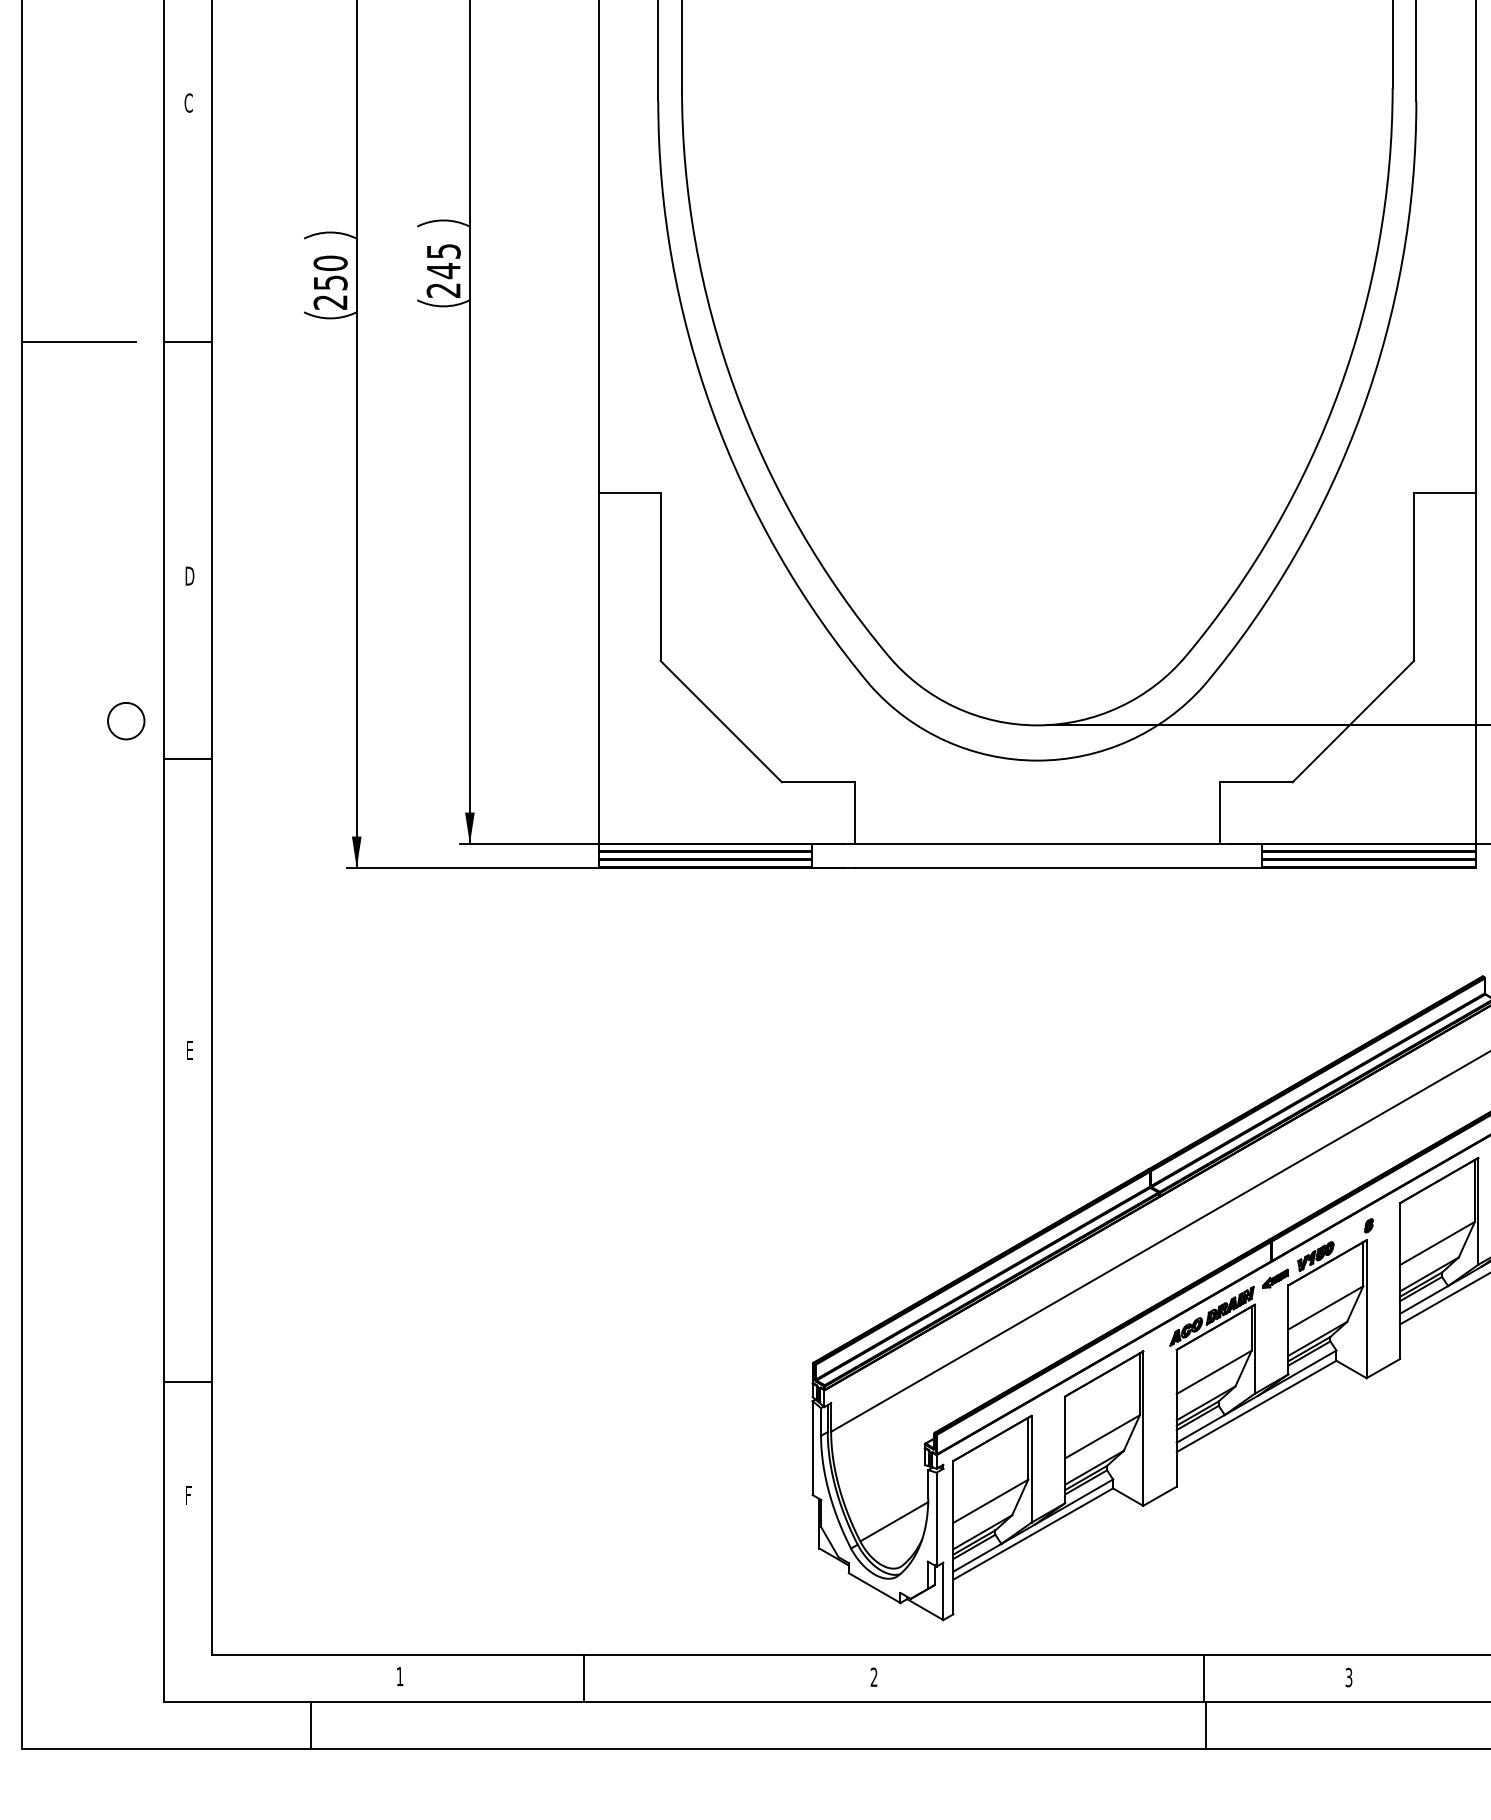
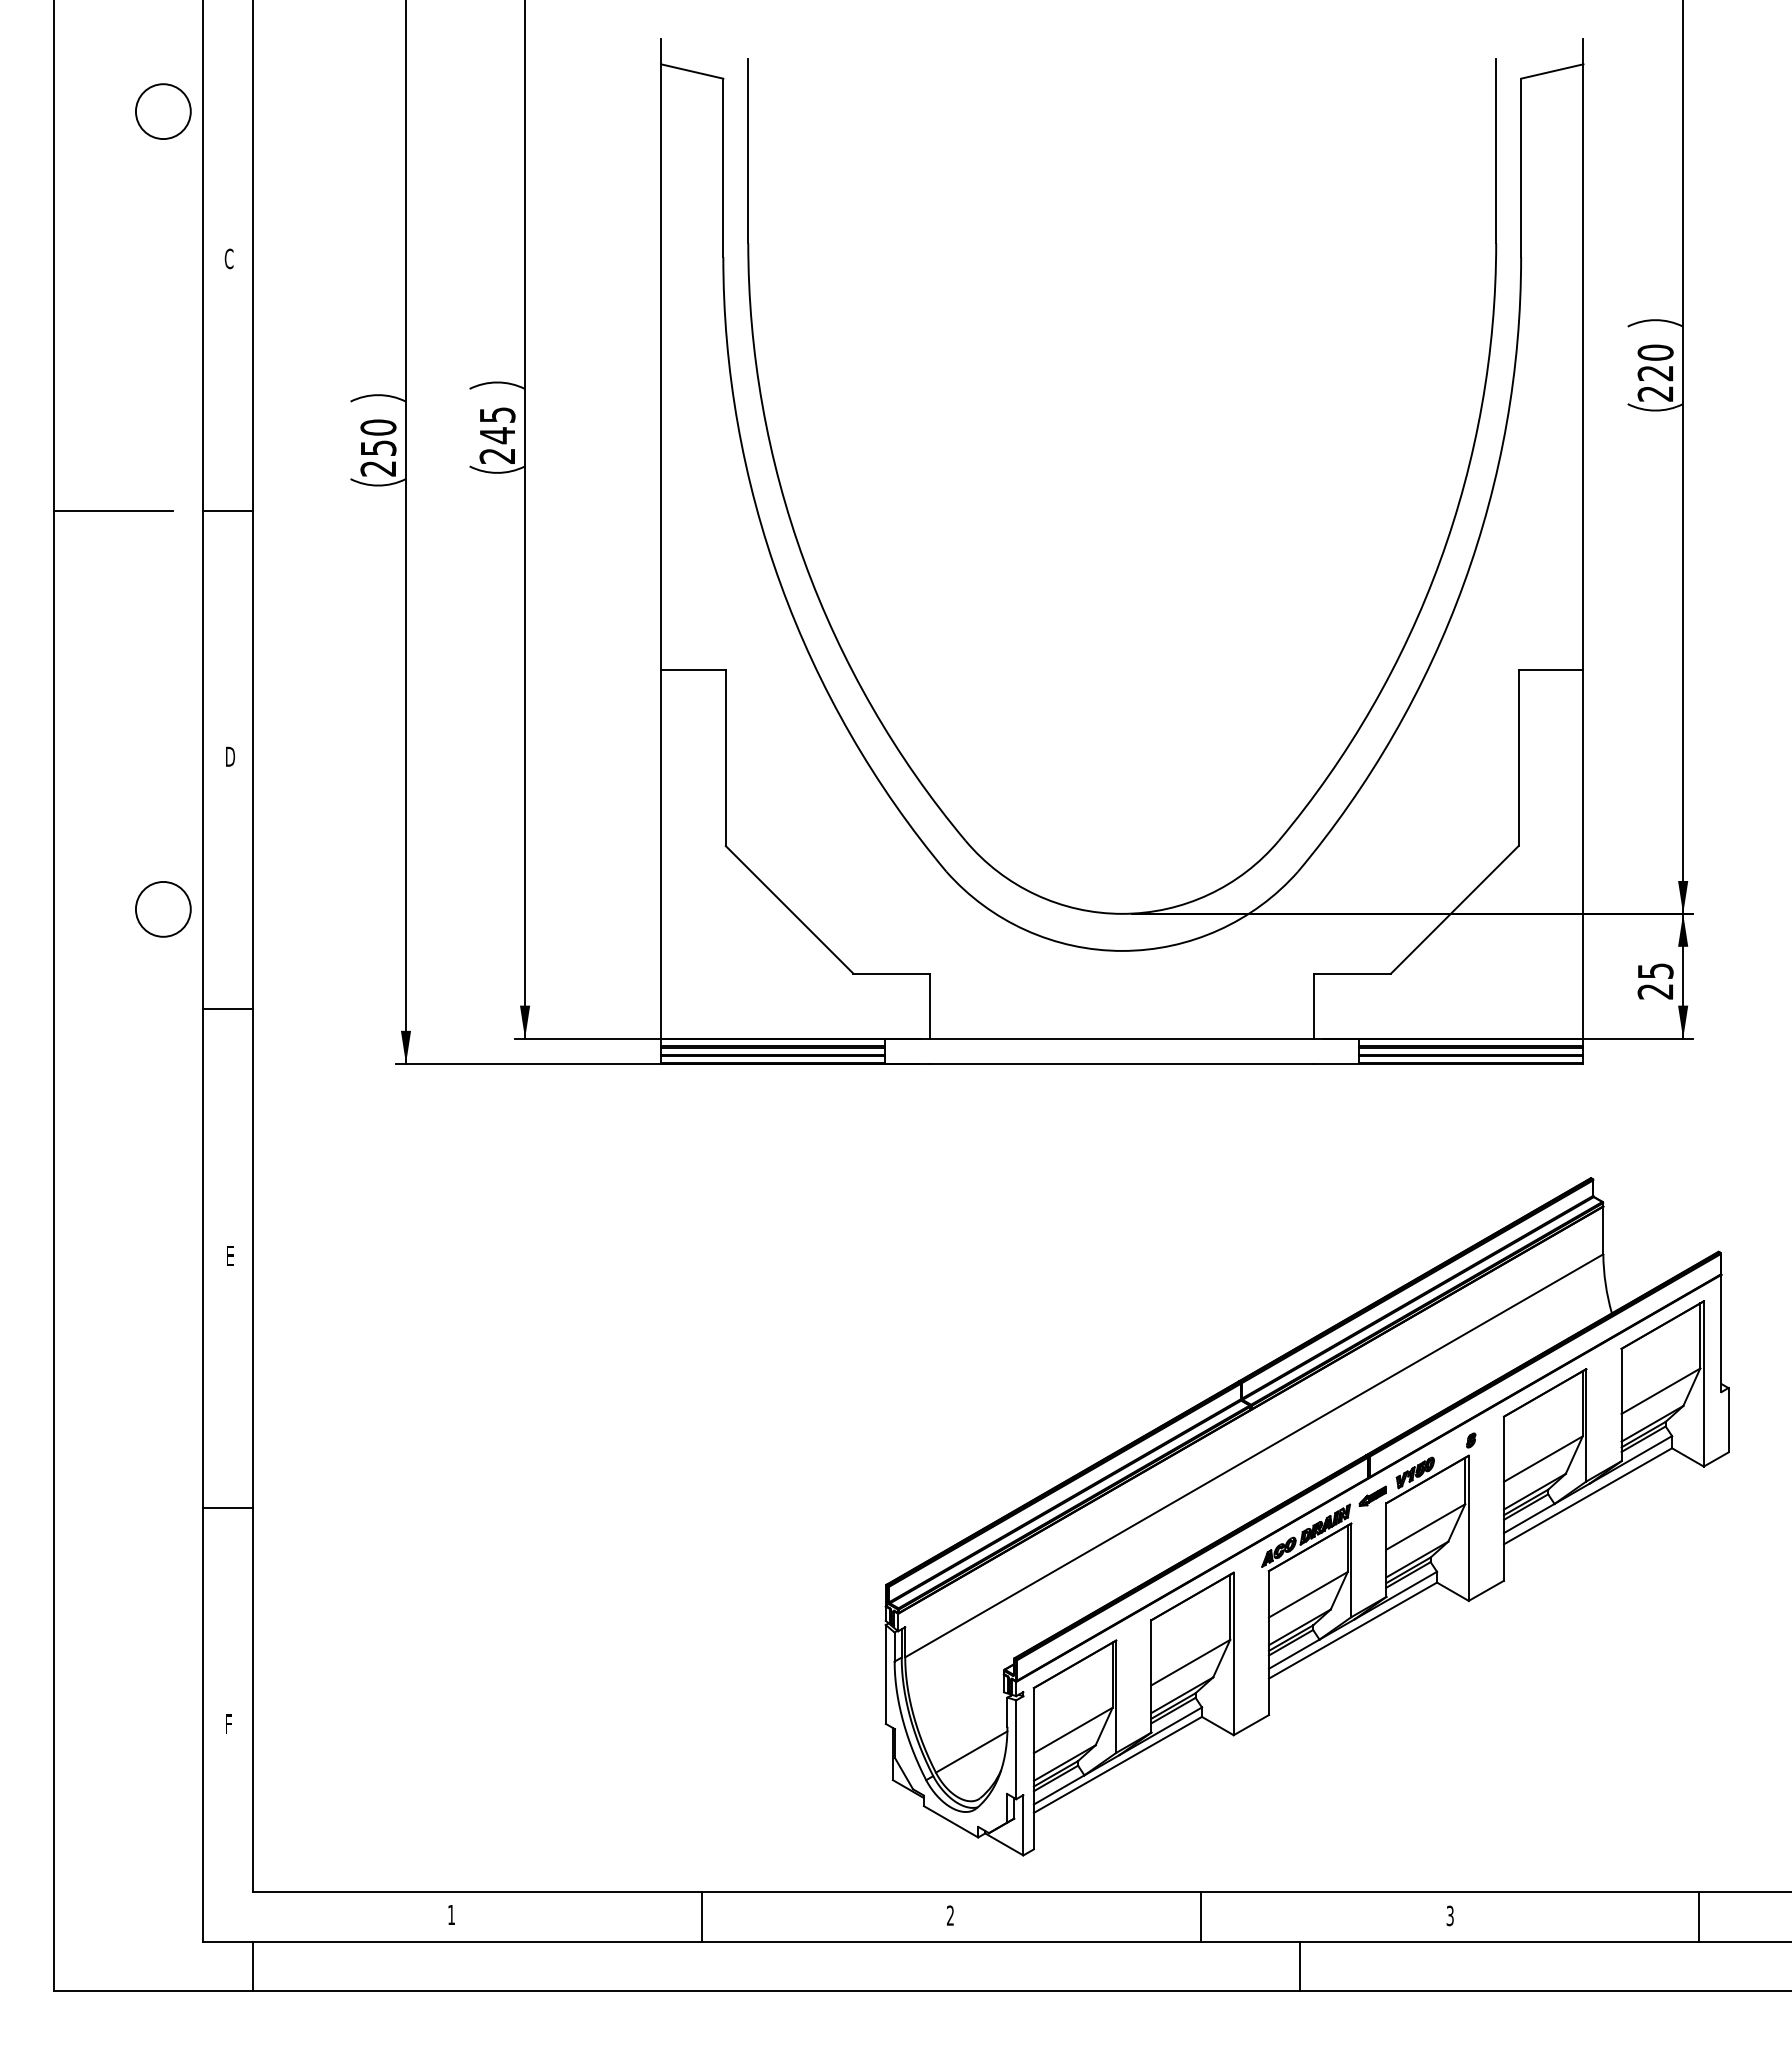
circle: (126, 721) -> (163, 909), size x1.43
line: (188, 759) -> (228, 1009), moved
line: (188, 1381) -> (228, 1507), moved
line: (583, 1678) -> (701, 1916), moved
line: (1203, 1678) -> (1200, 1916), moved
line: (311, 1725) -> (253, 1966), moved

